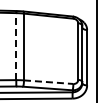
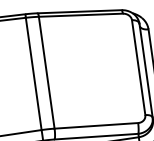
line: (16, 46) -> (34, 73), dashed -> solid
line: (48, 82) -> (96, 126), dashed -> solid

